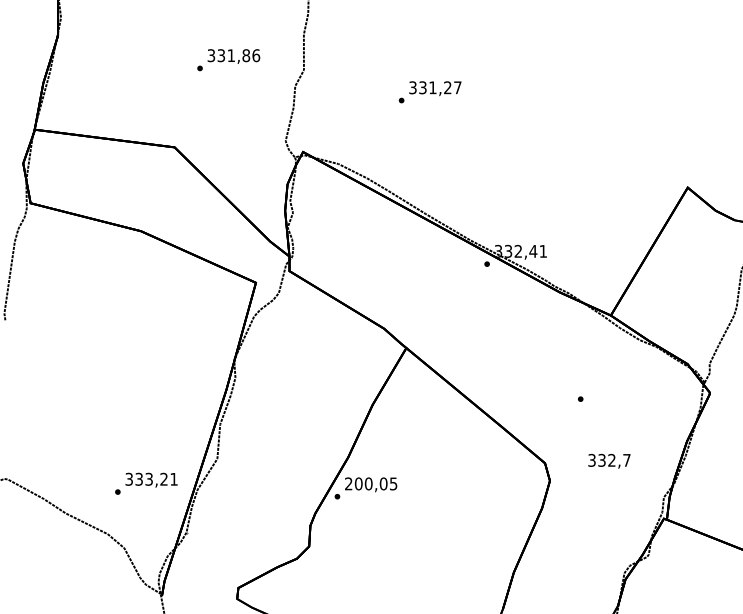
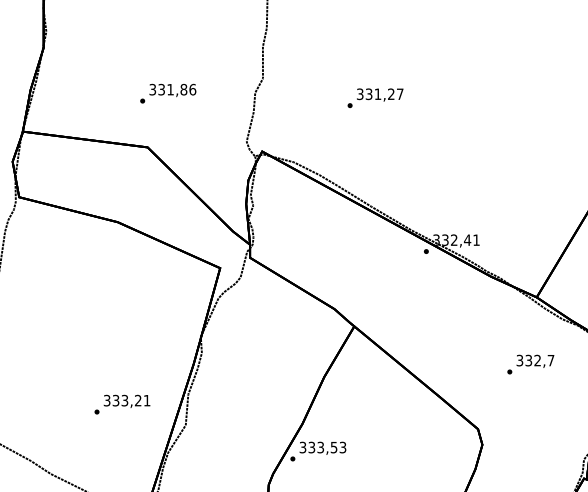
text: (228, 60) -> (168, 94), moved
text: (609, 460) -> (535, 360), moved
text: (146, 483) -> (122, 404), moved
text: (371, 483) -> (323, 447), 200,05 -> 333,53

